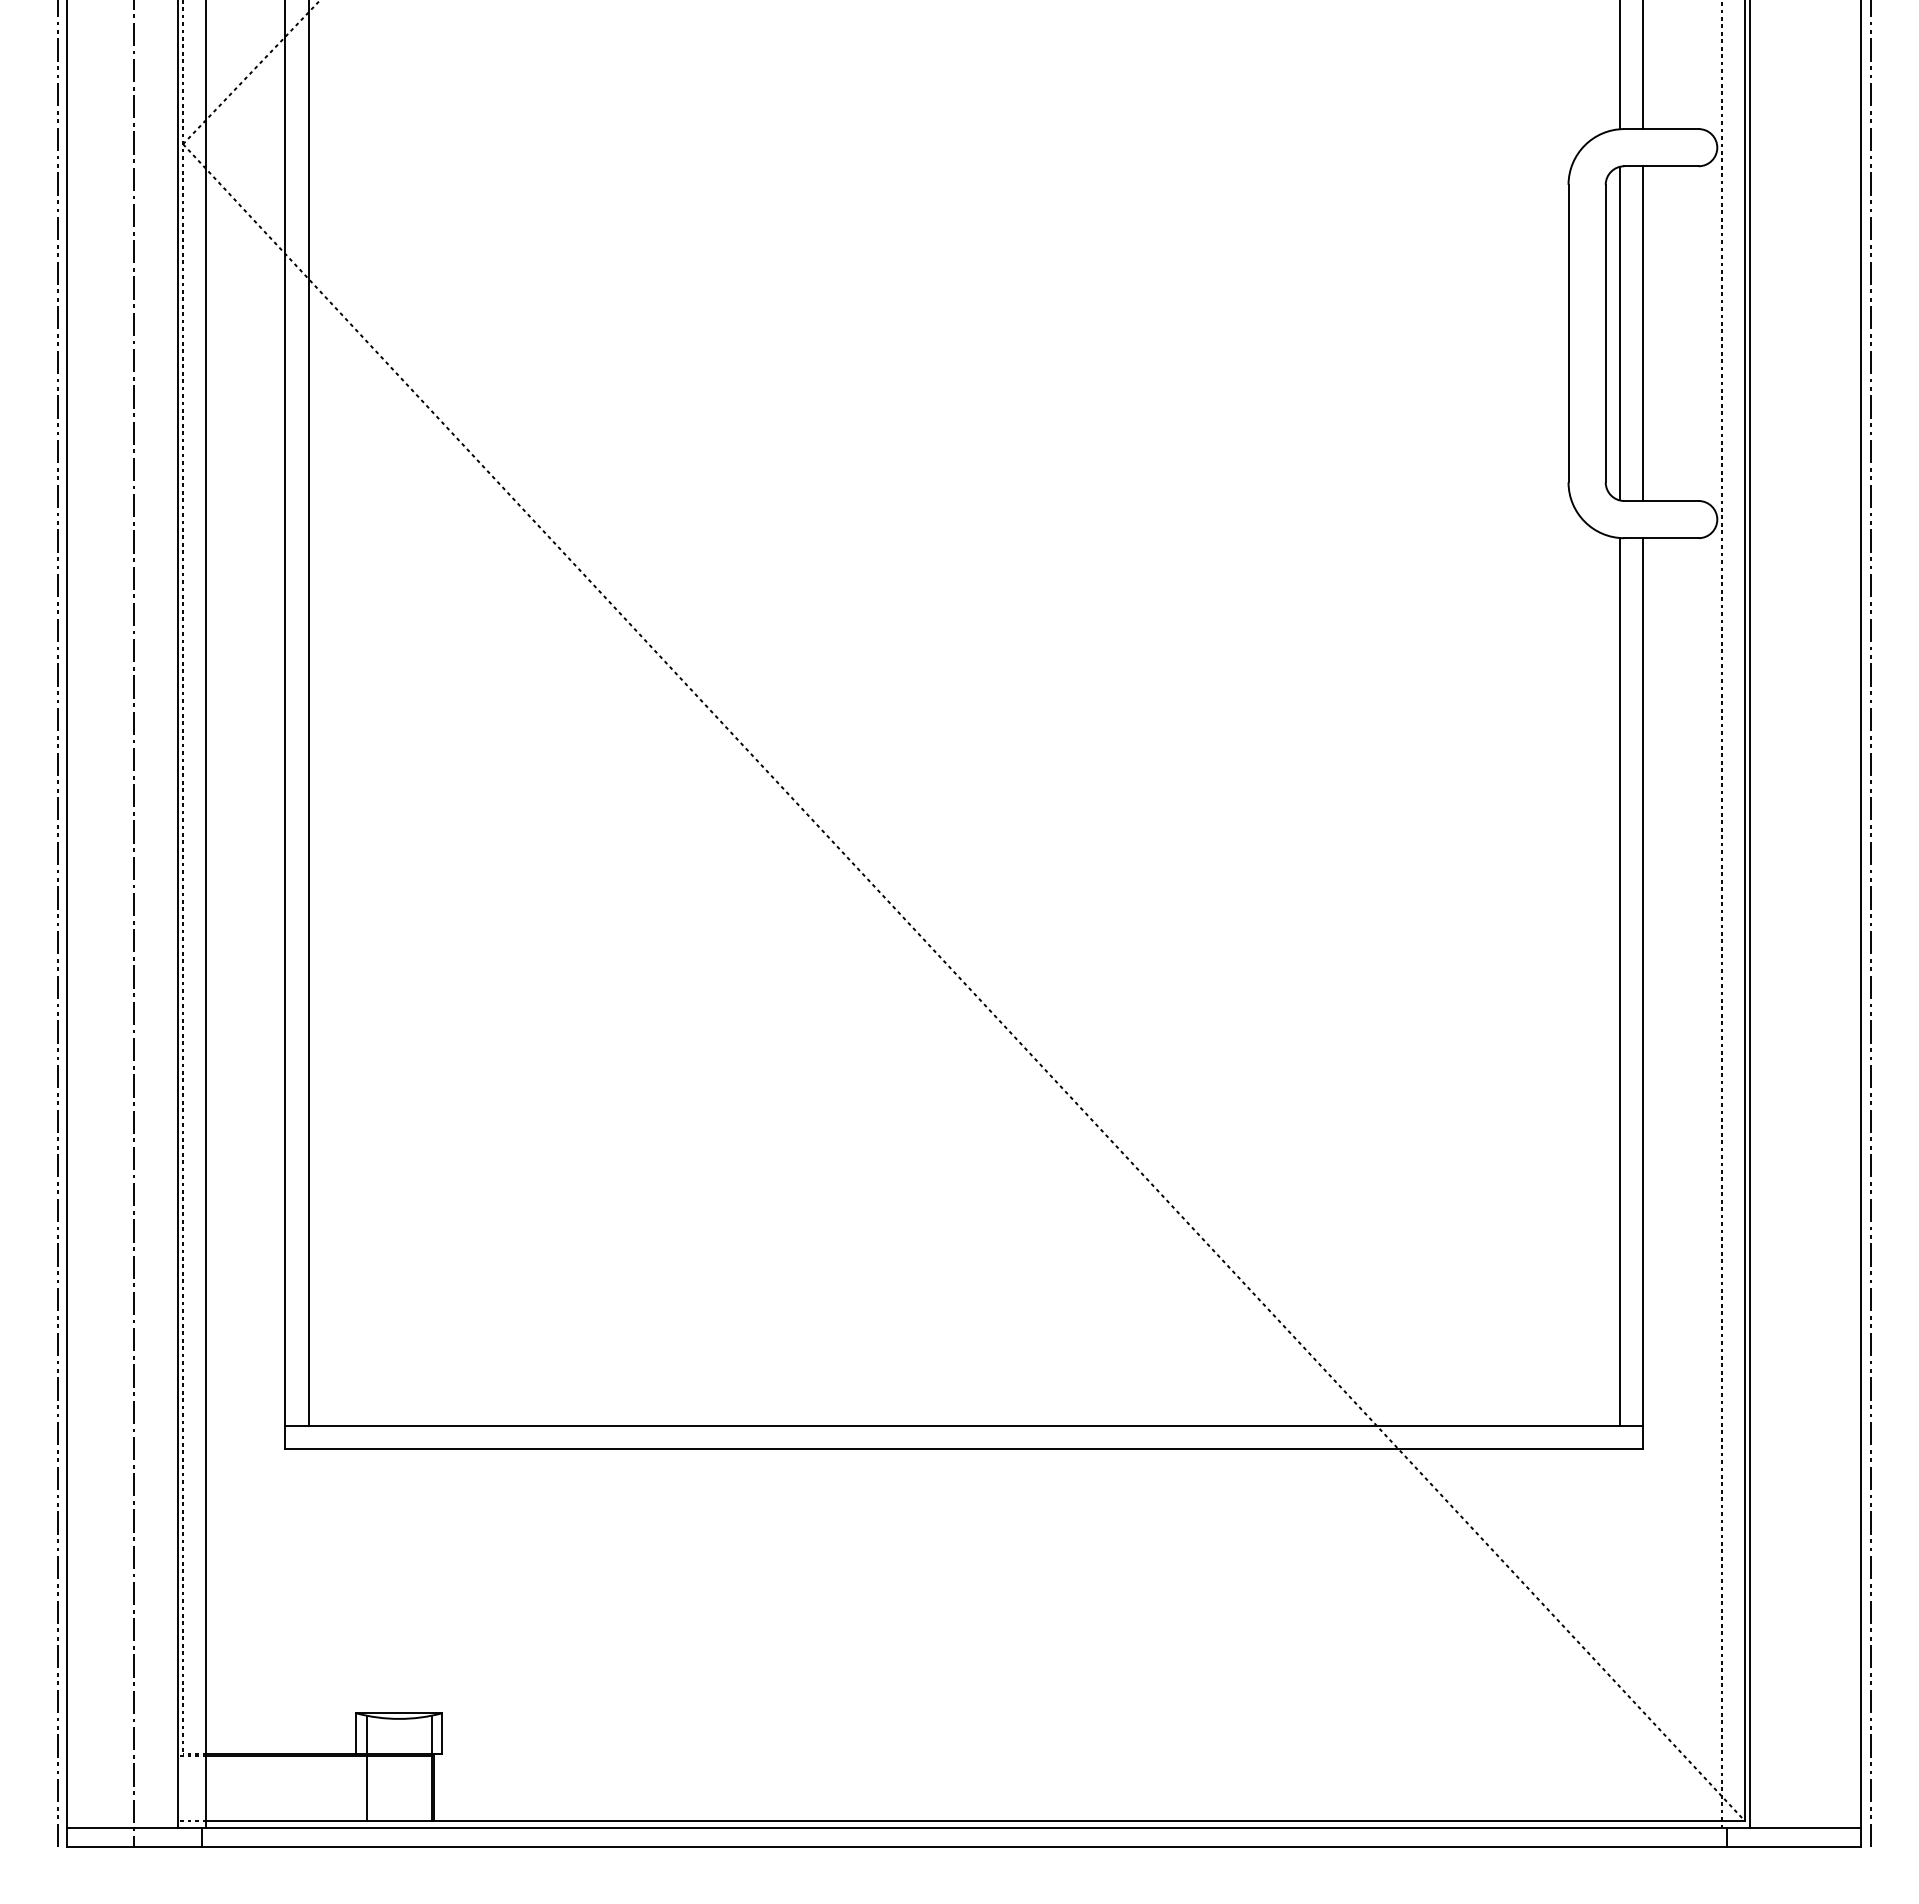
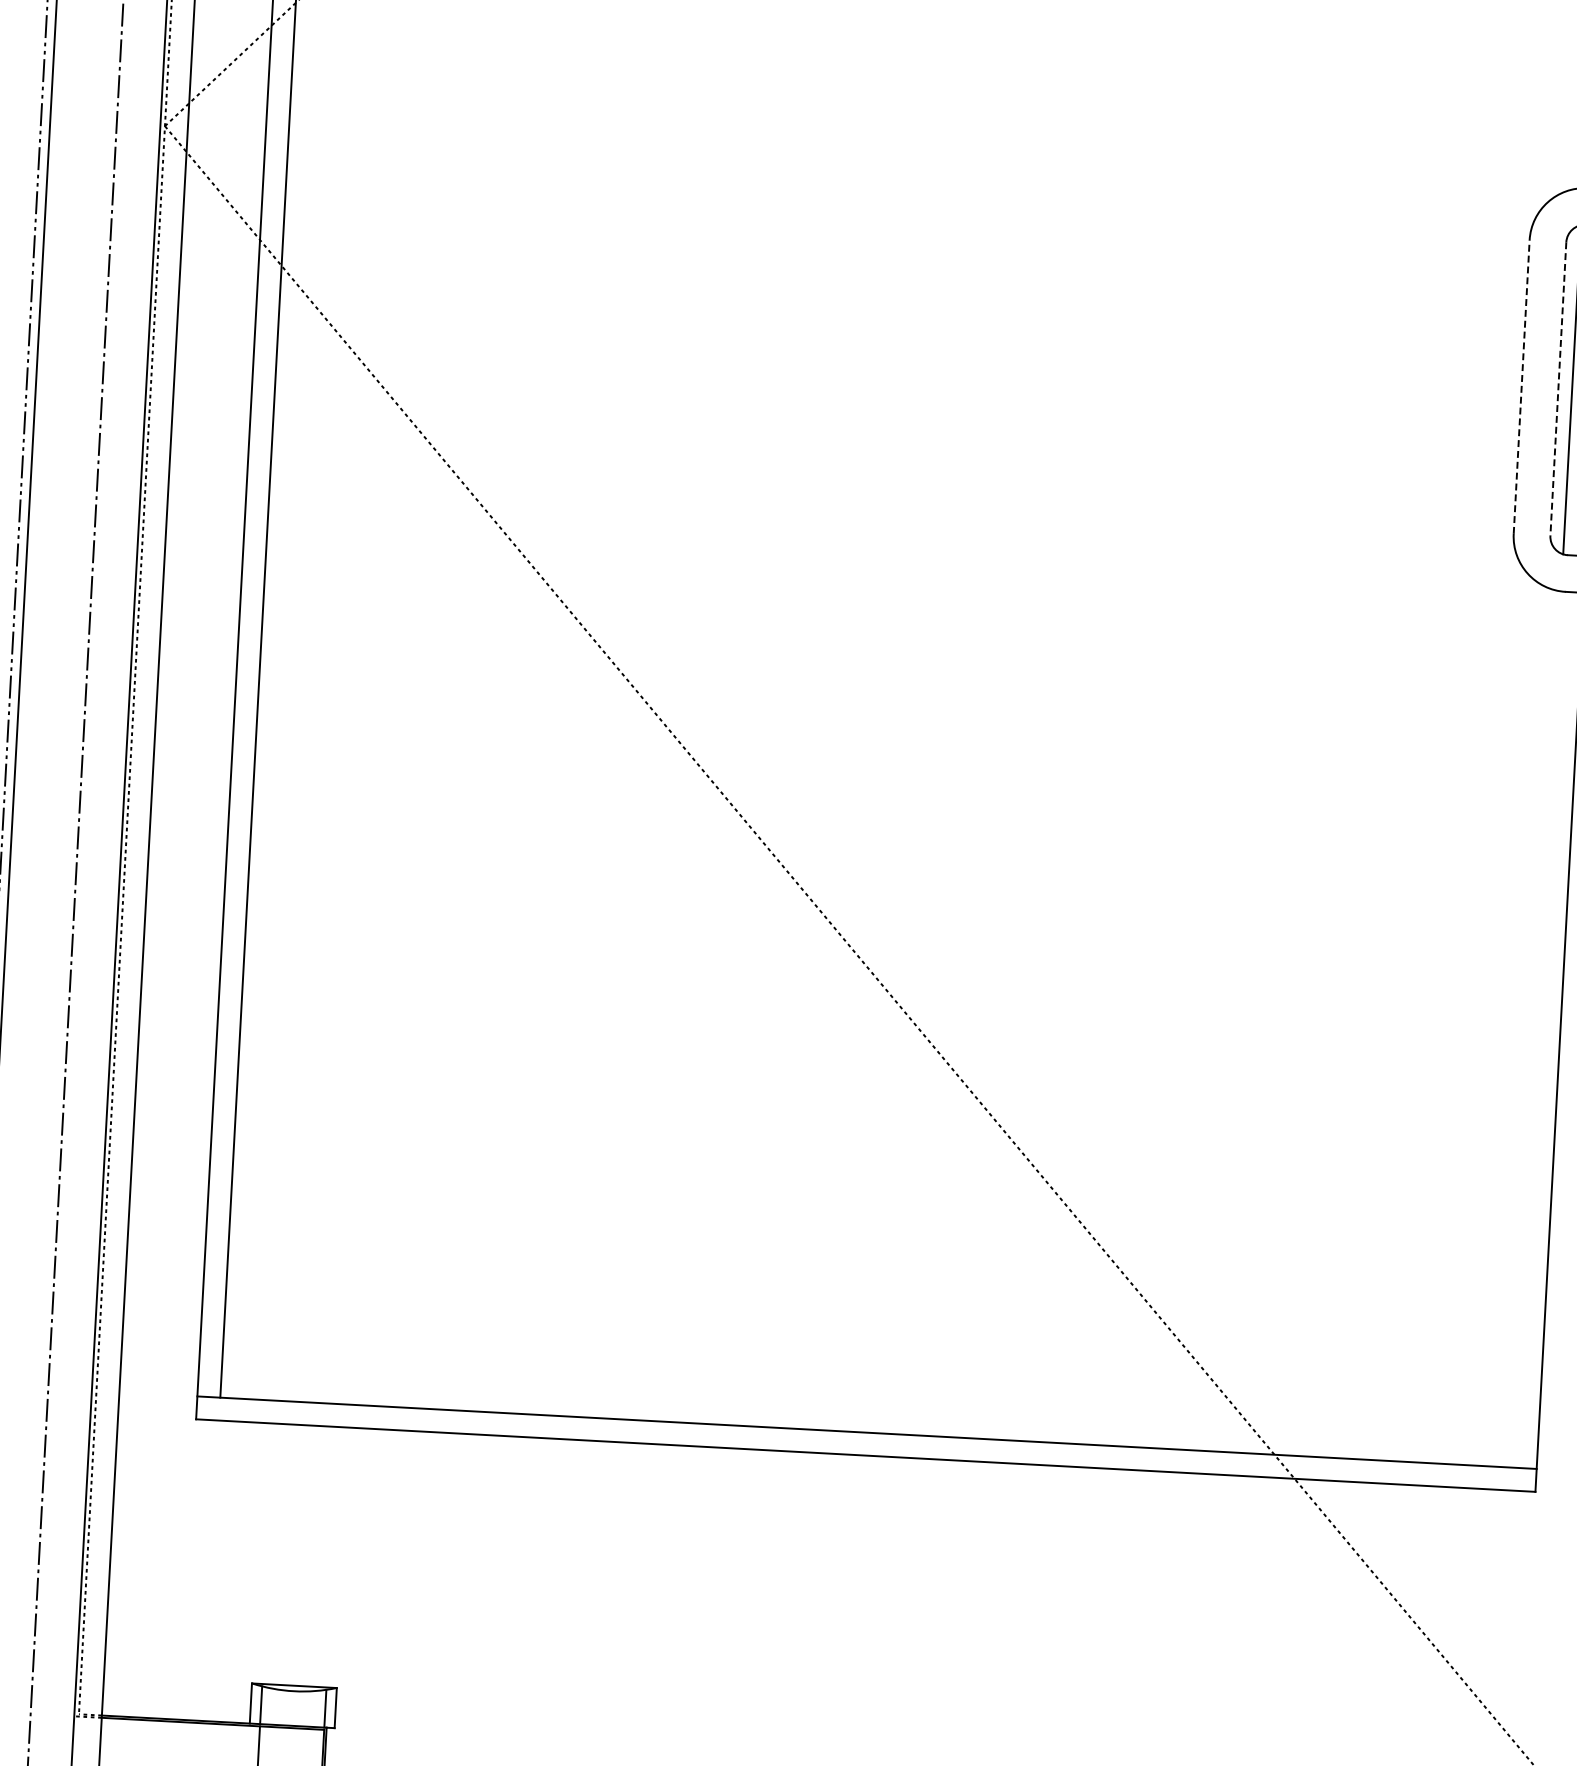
line: (1568, 333) -> (1521, 386), solid -> dashed
line: (1605, 333) -> (1558, 388), solid -> dashed
line: (1619, 982) -> (1537, 1029), removed

